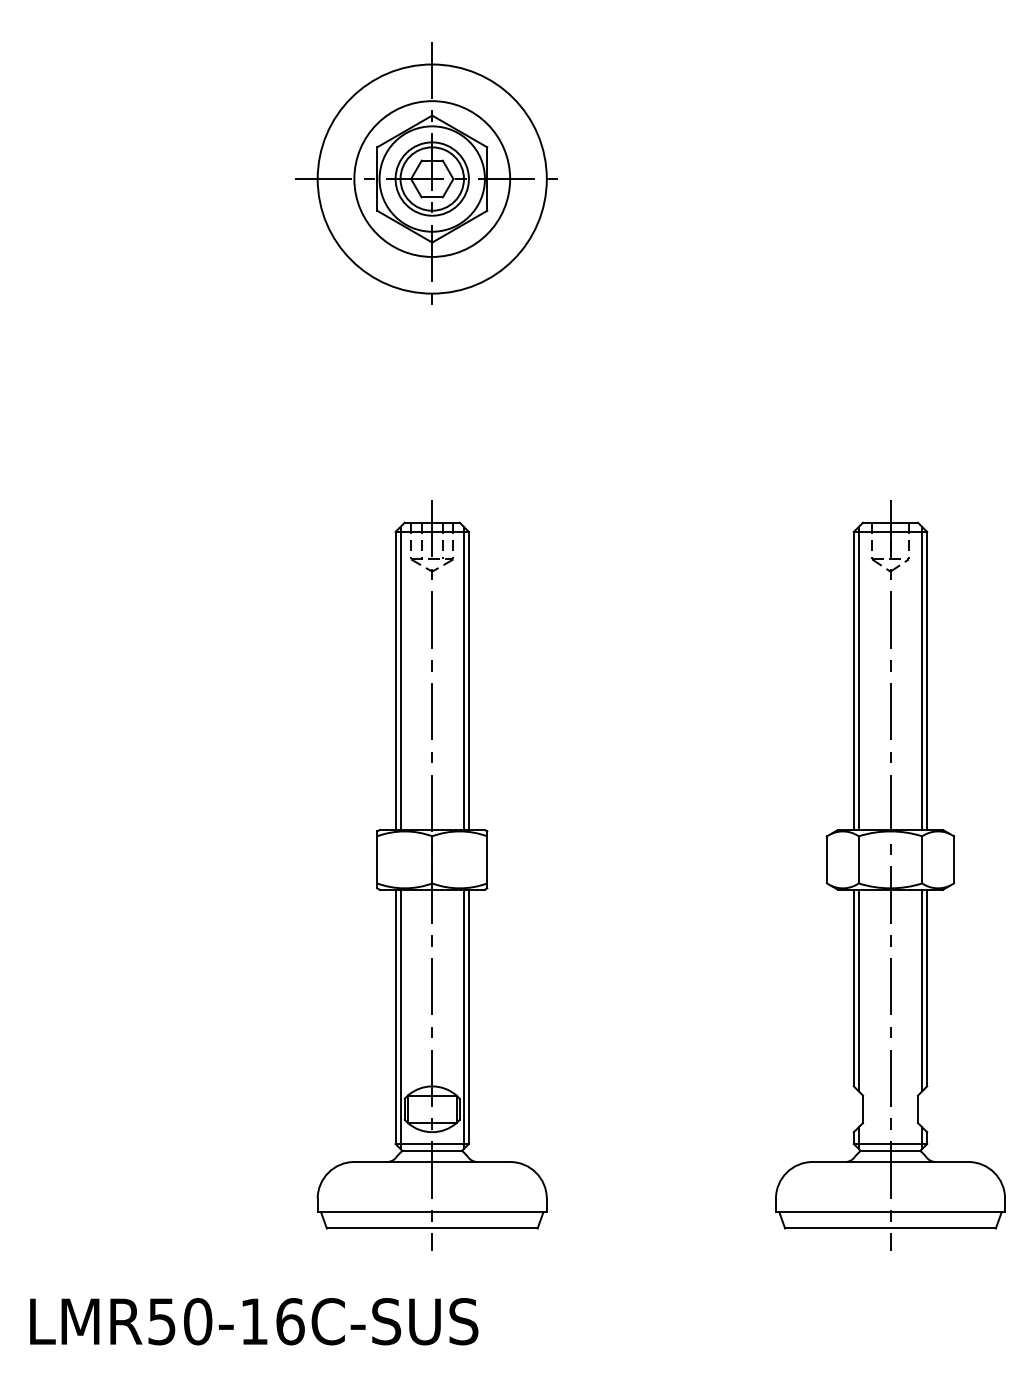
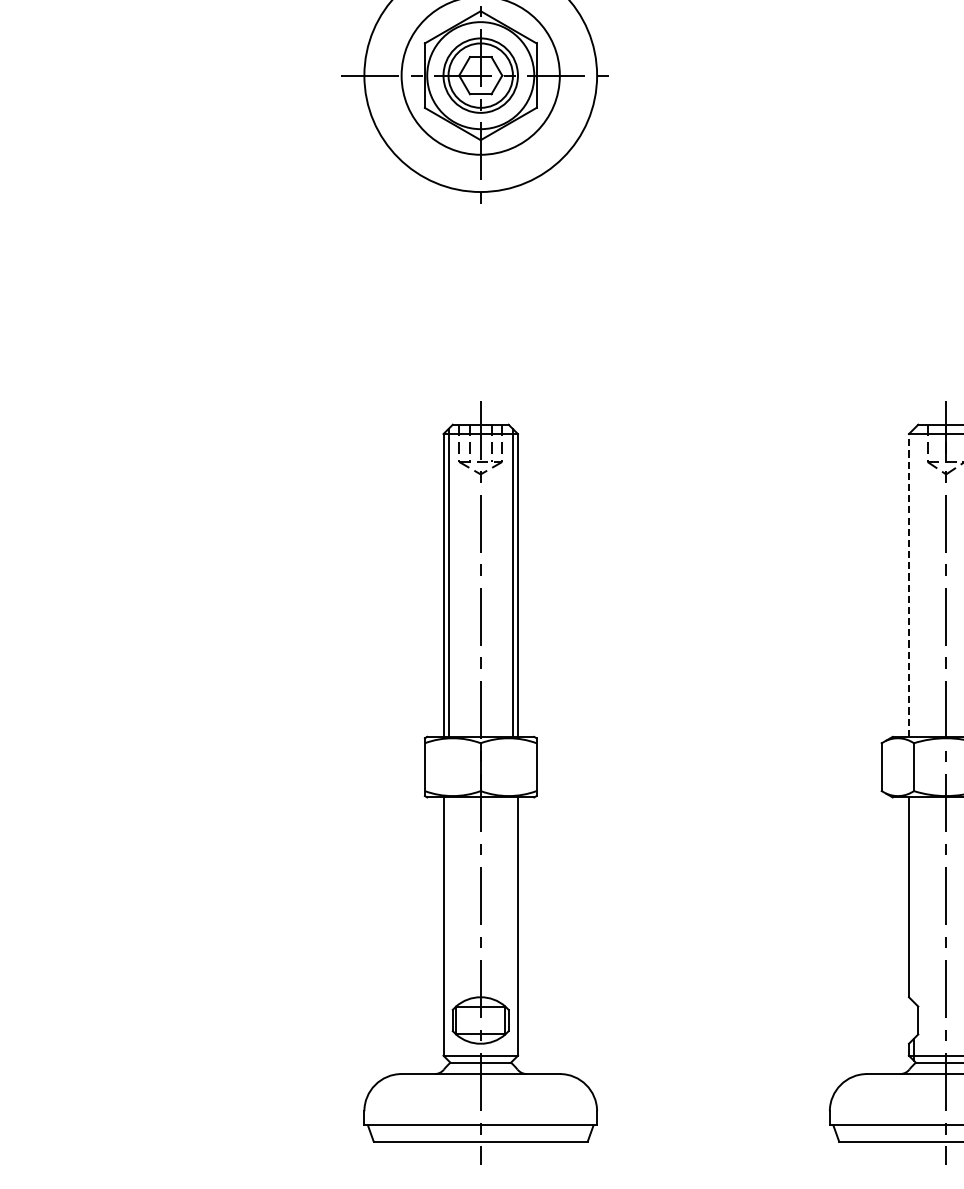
line: (858, 678) -> (913, 582), removed
line: (853, 680) -> (908, 584), solid -> dashed
line: (858, 990) -> (913, 899), removed
line: (400, 1018) -> (448, 928), removed
line: (463, 1018) -> (512, 928), removed

